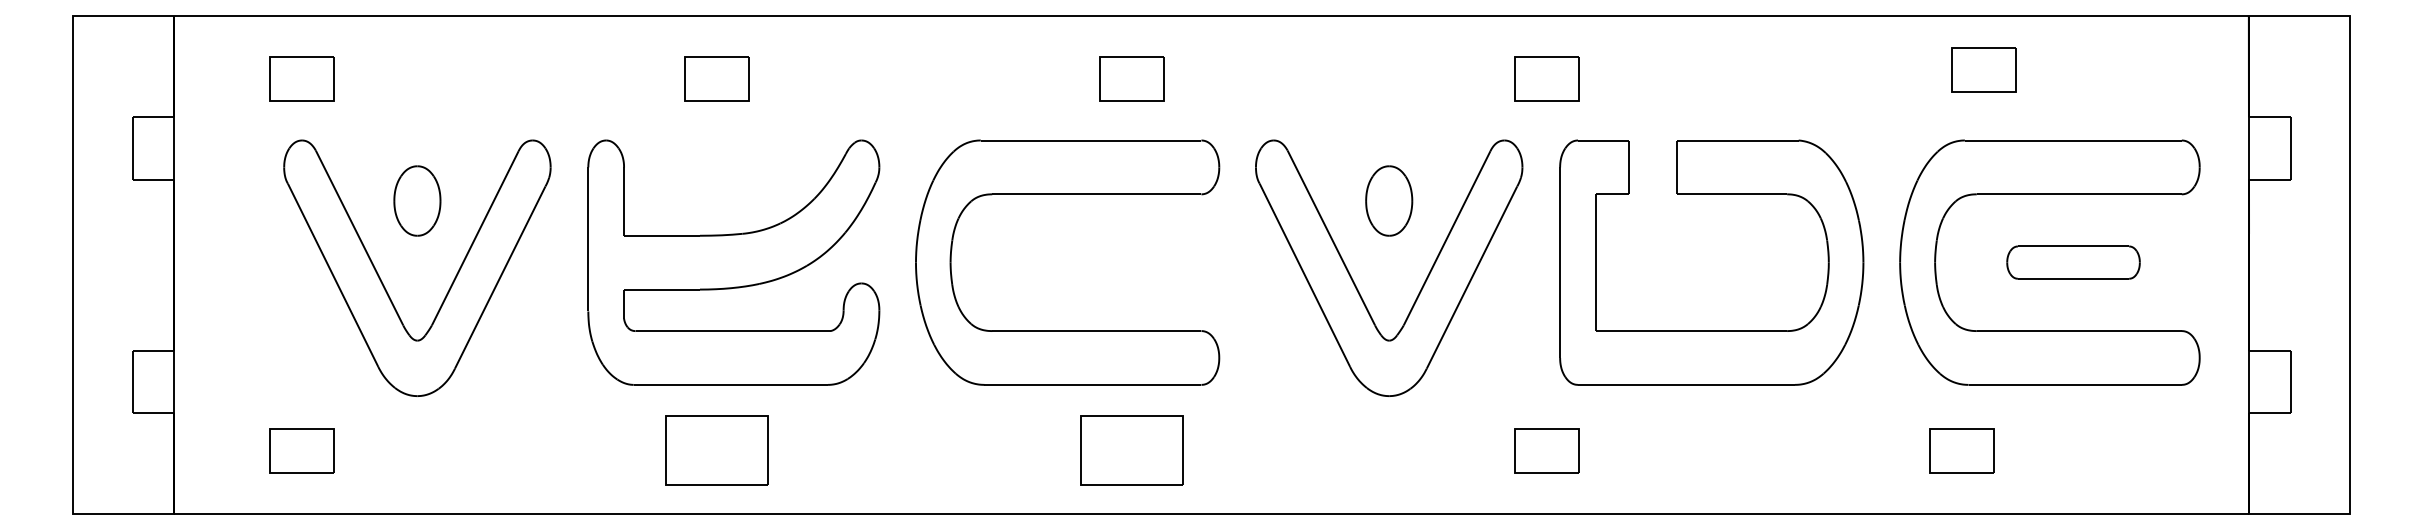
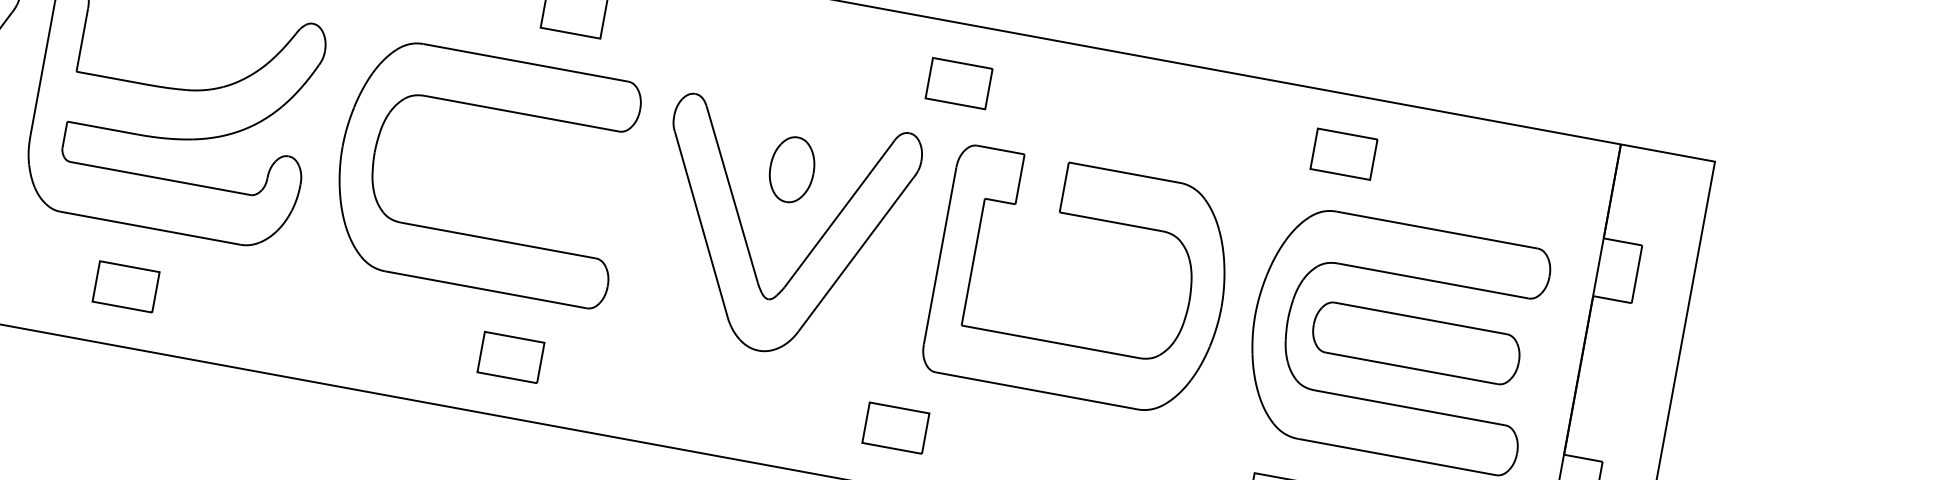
part: (1983, 69) -> (1343, 153), moved
part: (2073, 262) -> (1416, 343), size x1.67
part: (716, 450) -> (125, 286), size x0.62
part: (1131, 450) -> (510, 357), size x0.62

